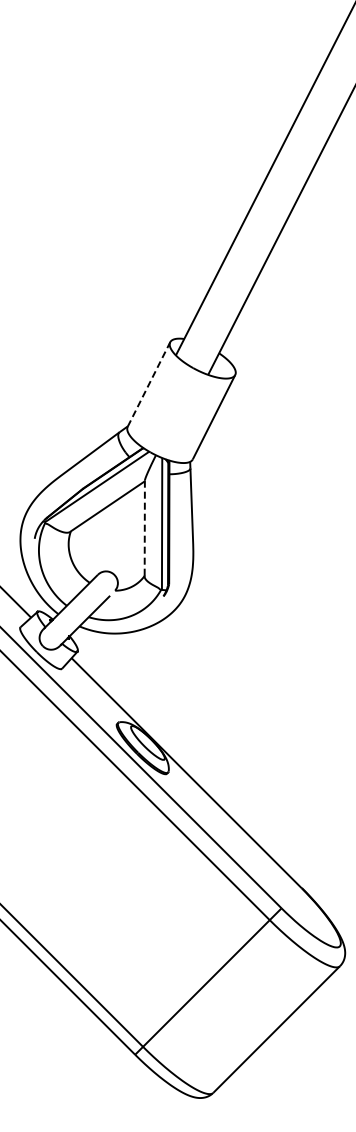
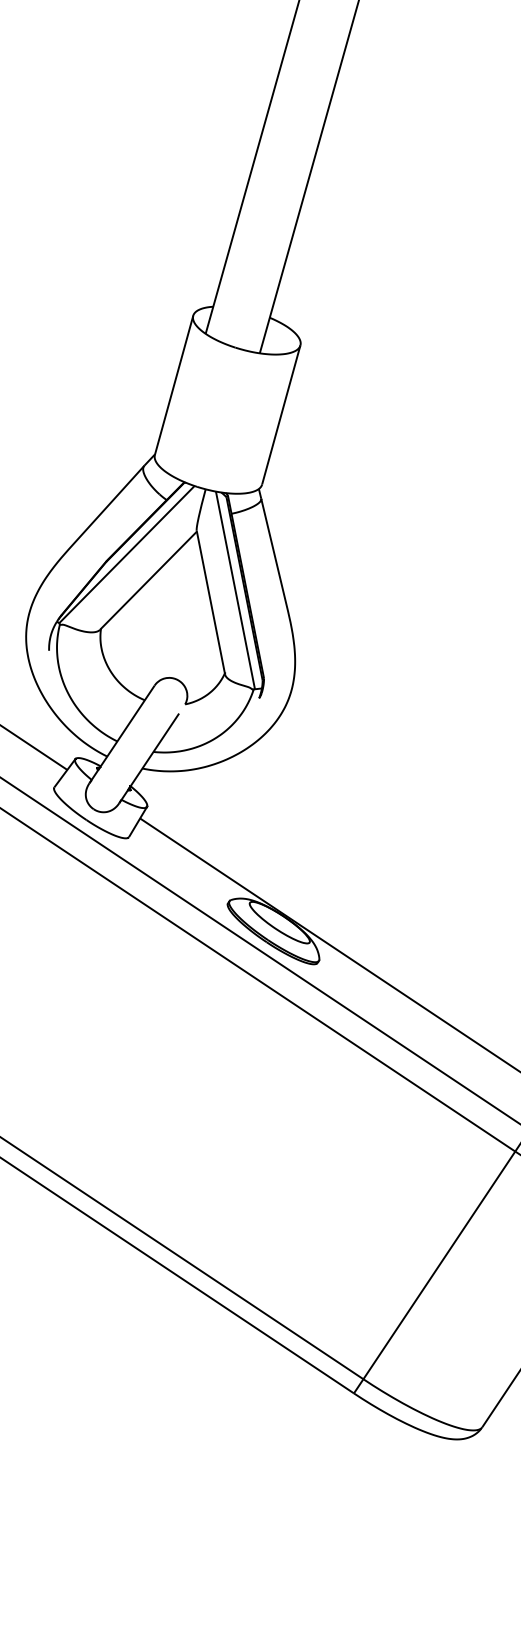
line: (149, 384) -> (174, 385), dashed -> solid
line: (144, 529) -> (210, 603), dashed -> solid

